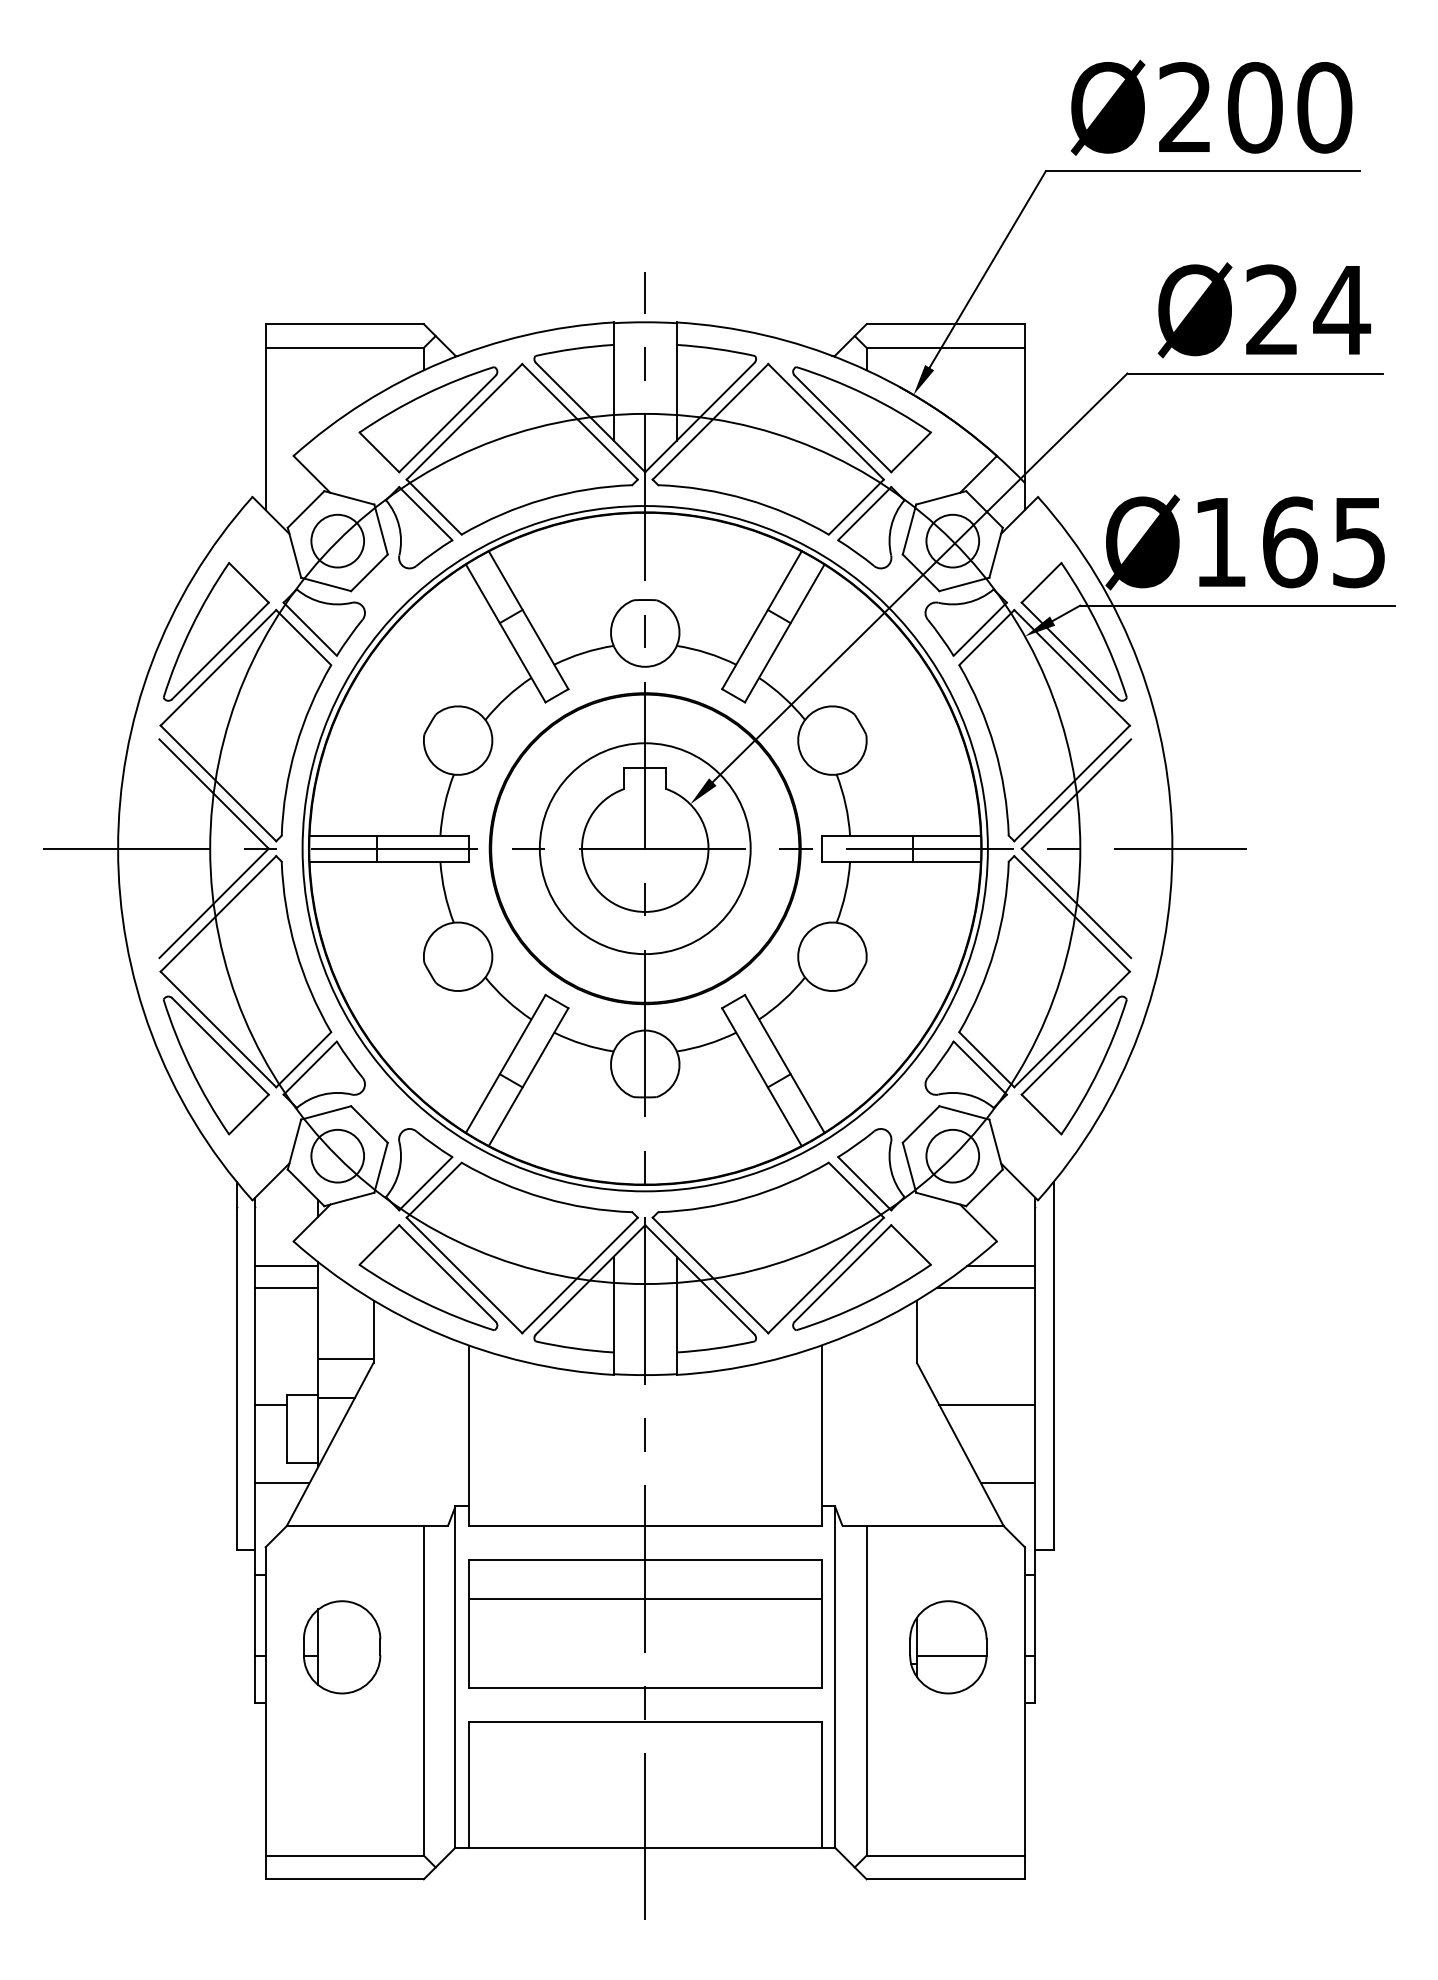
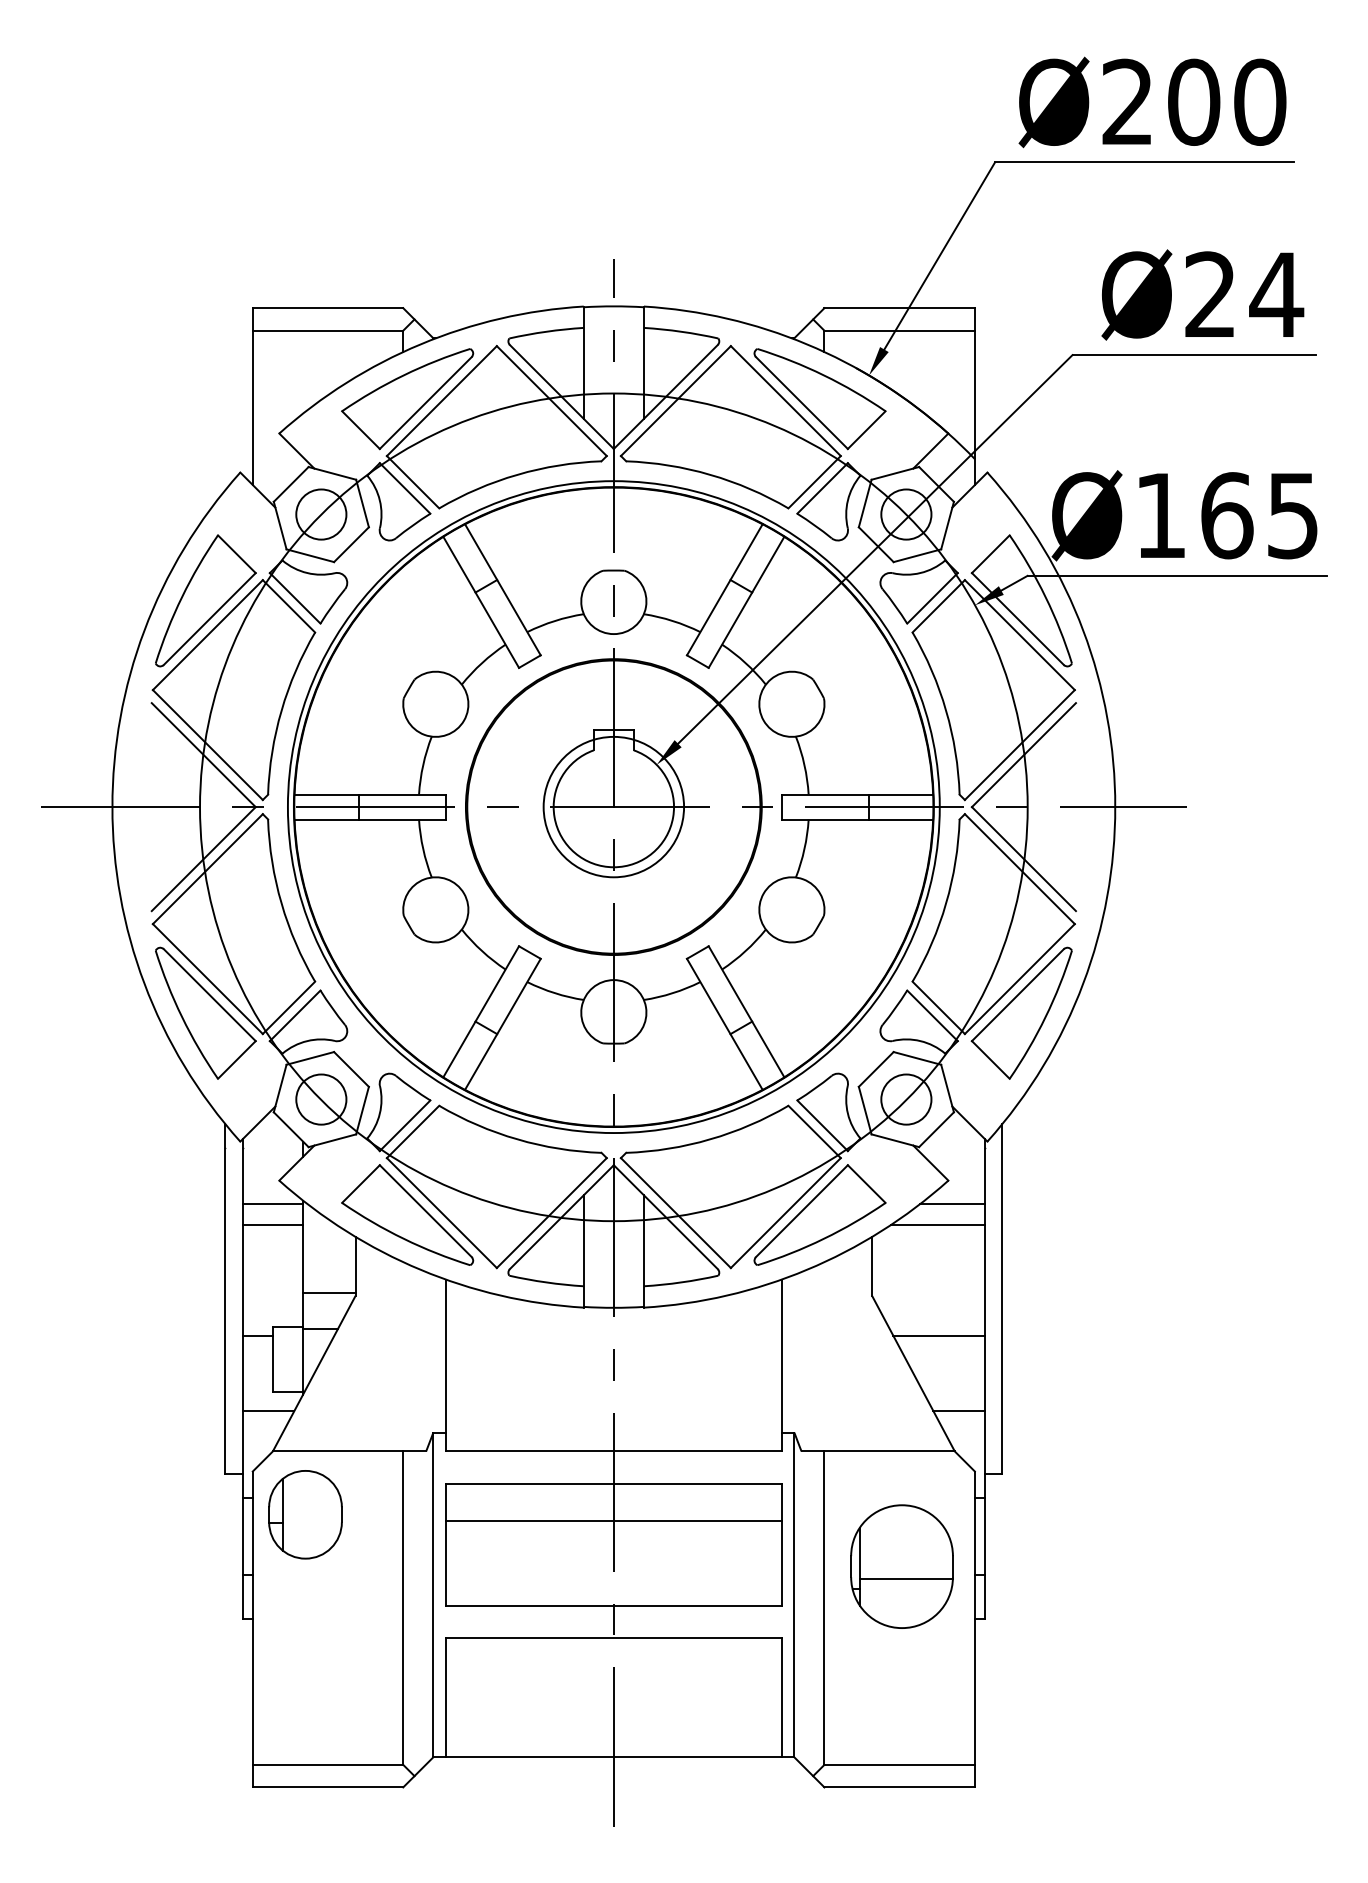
circle: (644, 848) -> (613, 806), size x0.7
part: (342, 1647) -> (305, 1514), moved
part: (948, 1647) -> (902, 1566), size x1.4

